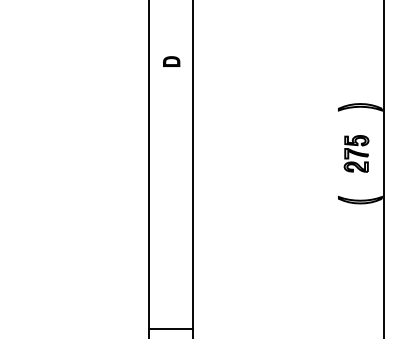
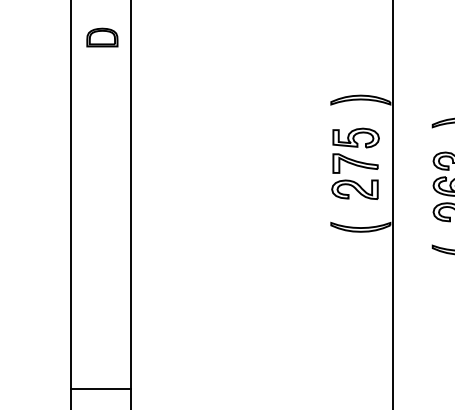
part: (171, 61) -> (102, 37), size x1.43
part: (356, 153) -> (355, 163), size x1.43
line: (170, 329) -> (100, 389), moved

